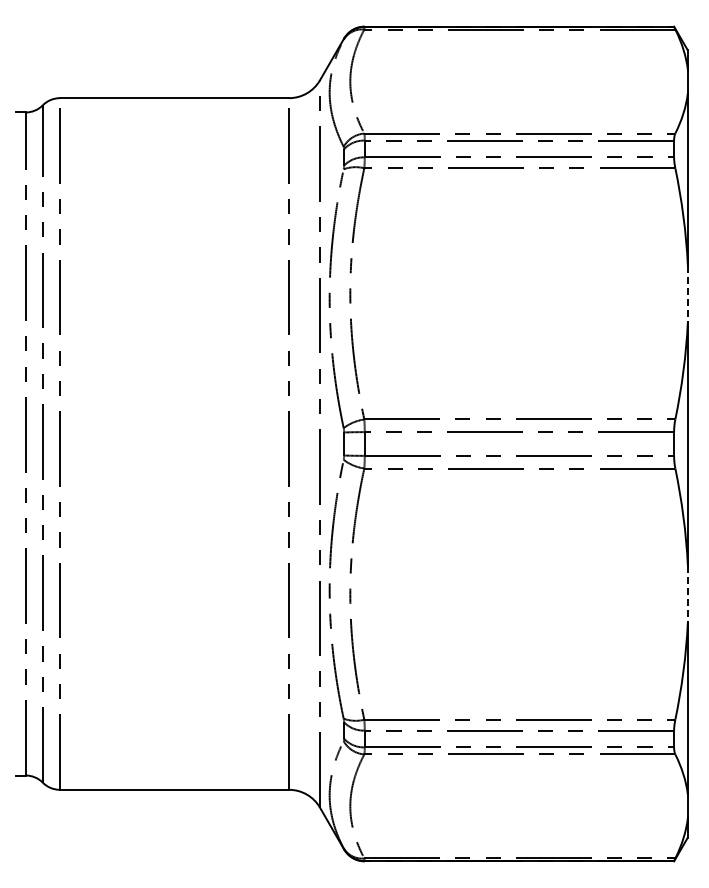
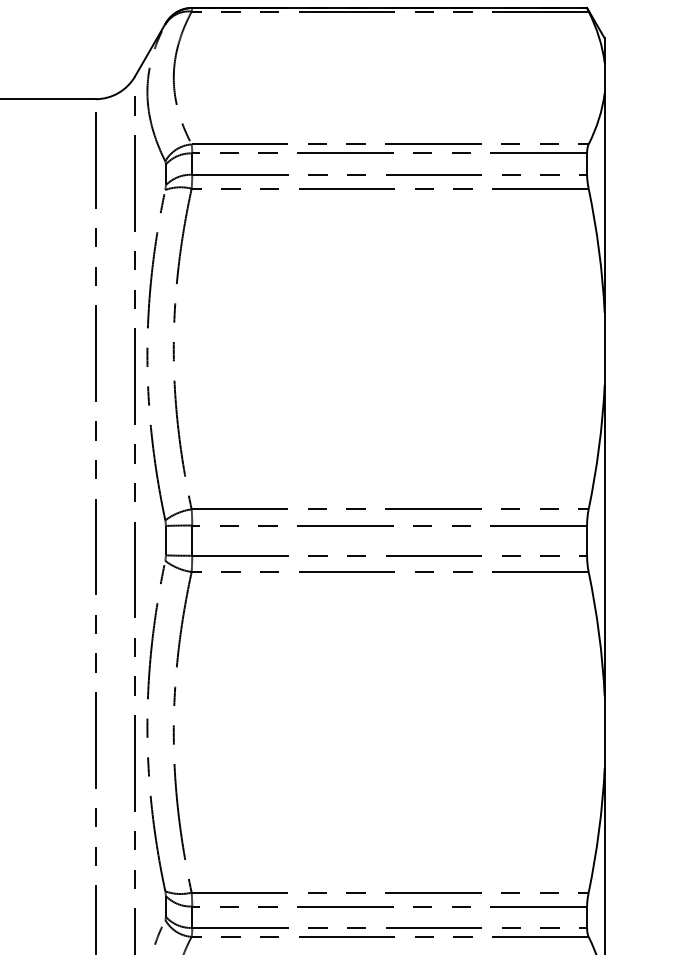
line: (687, 294) -> (604, 349), dashed -> solid
line: (687, 594) -> (604, 732), dashed -> solid

